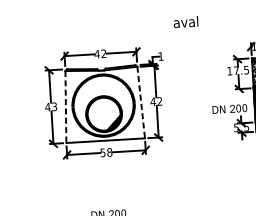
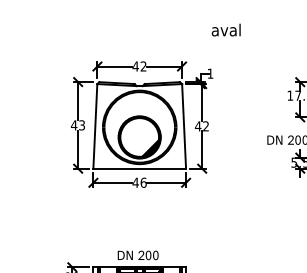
text: (185, 21) -> (225, 29), moved
line: (141, 102) -> (184, 126), dashed -> solid
line: (66, 107) -> (95, 126), dashed -> solid
text: (106, 152) -> (139, 182), 58 -> 46

